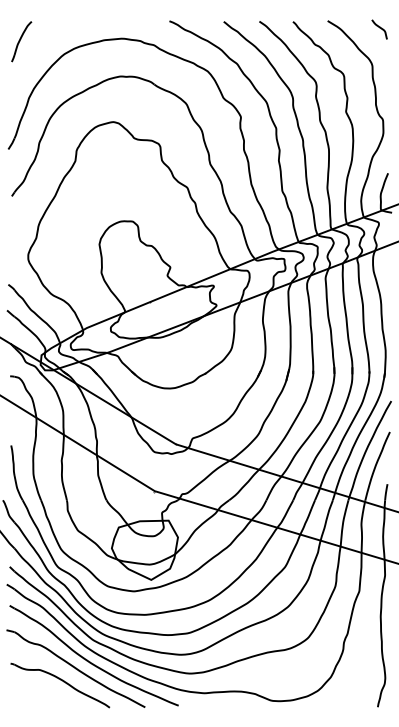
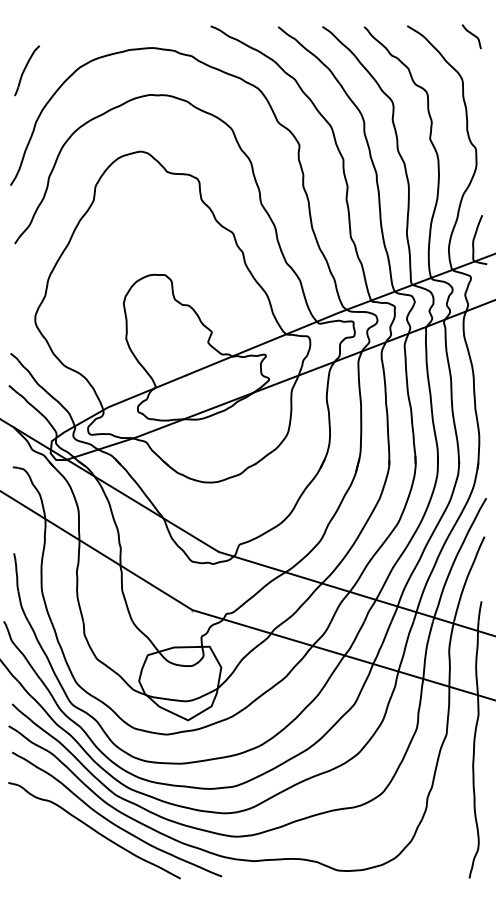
part: (21, 41) -> (27, 70), moved
part: (59, 685) -> (74, 851), removed

